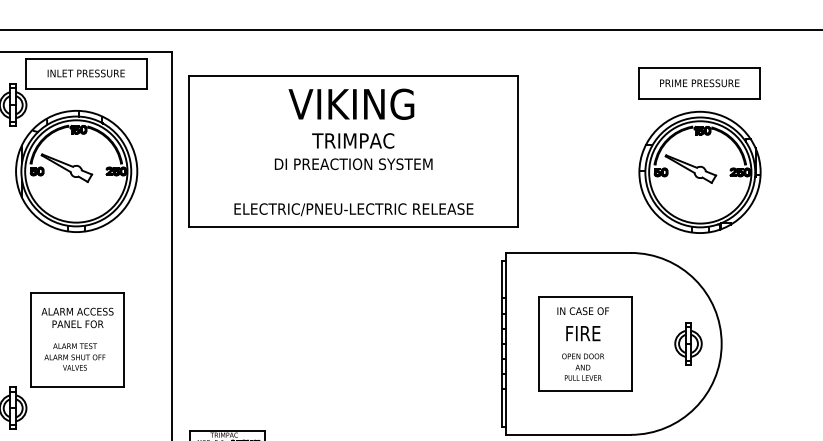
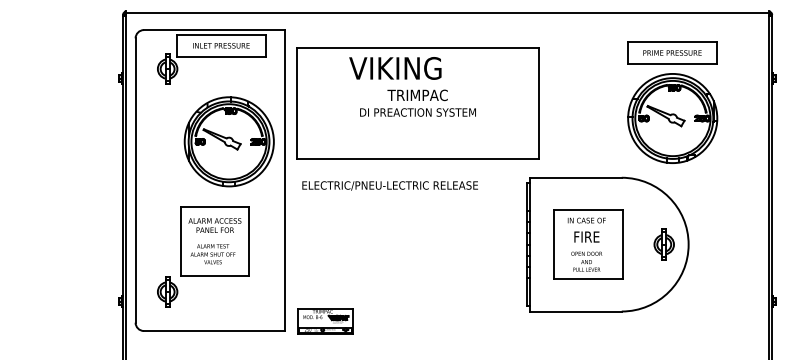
text: (351, 104) -> (395, 68), moved
part: (75, 171) -> (228, 141), moved
text: (352, 209) -> (389, 185), moved

